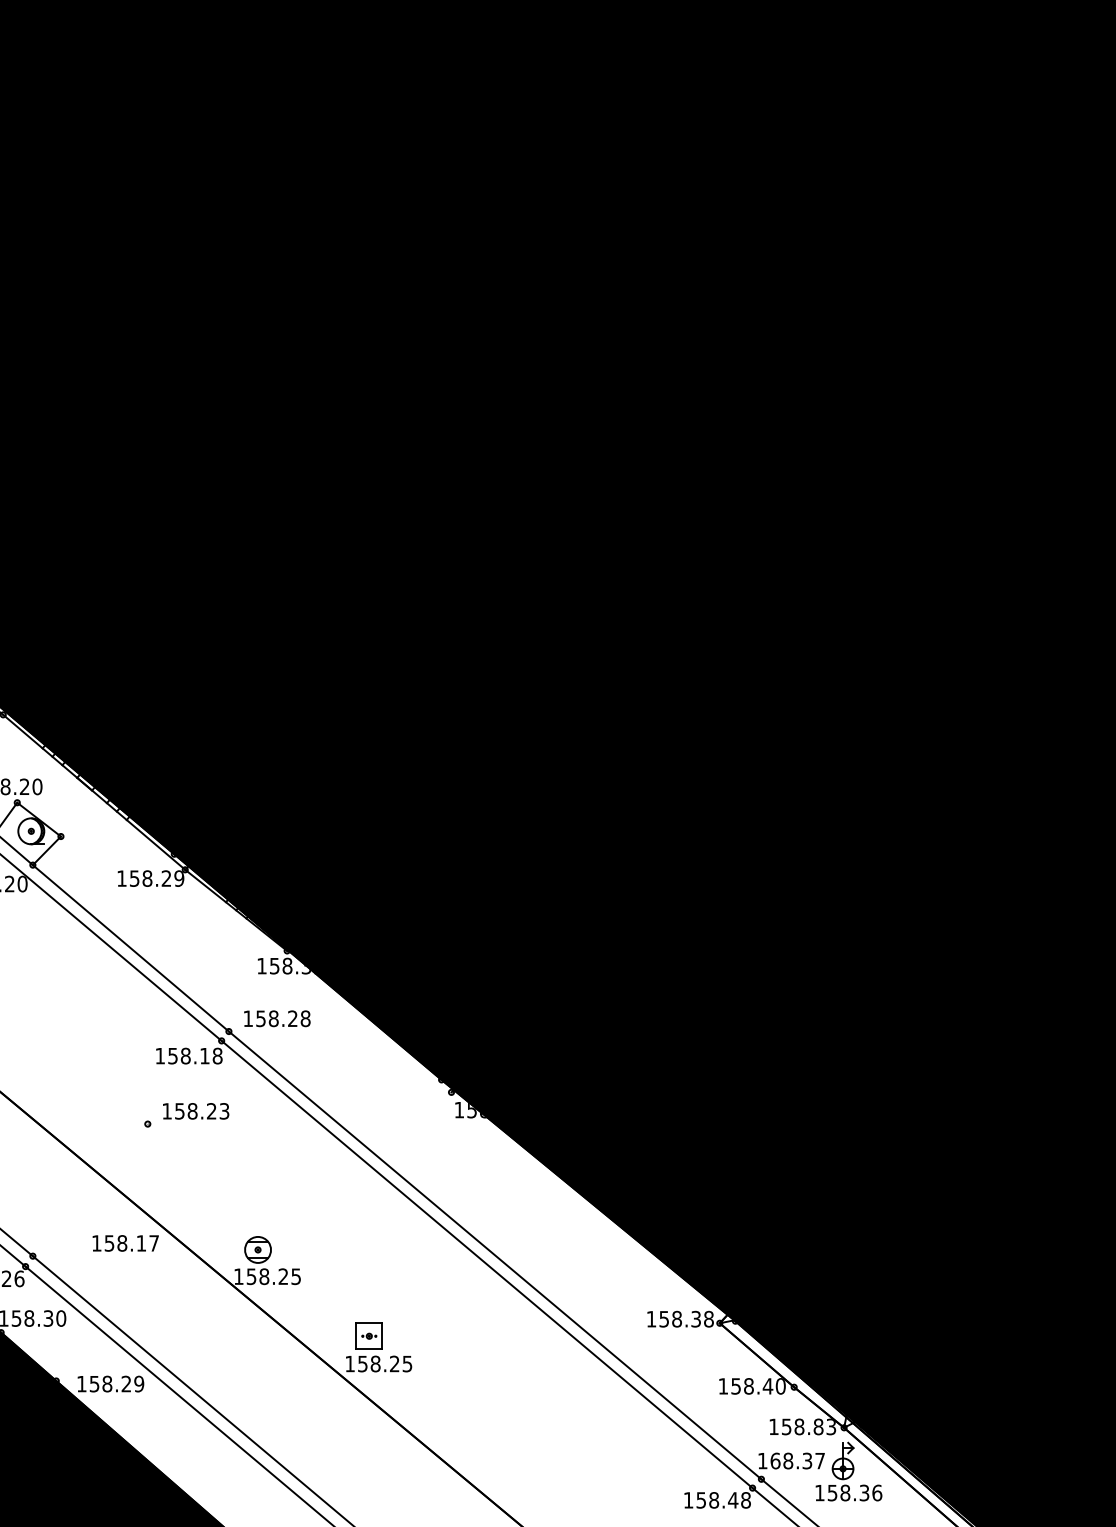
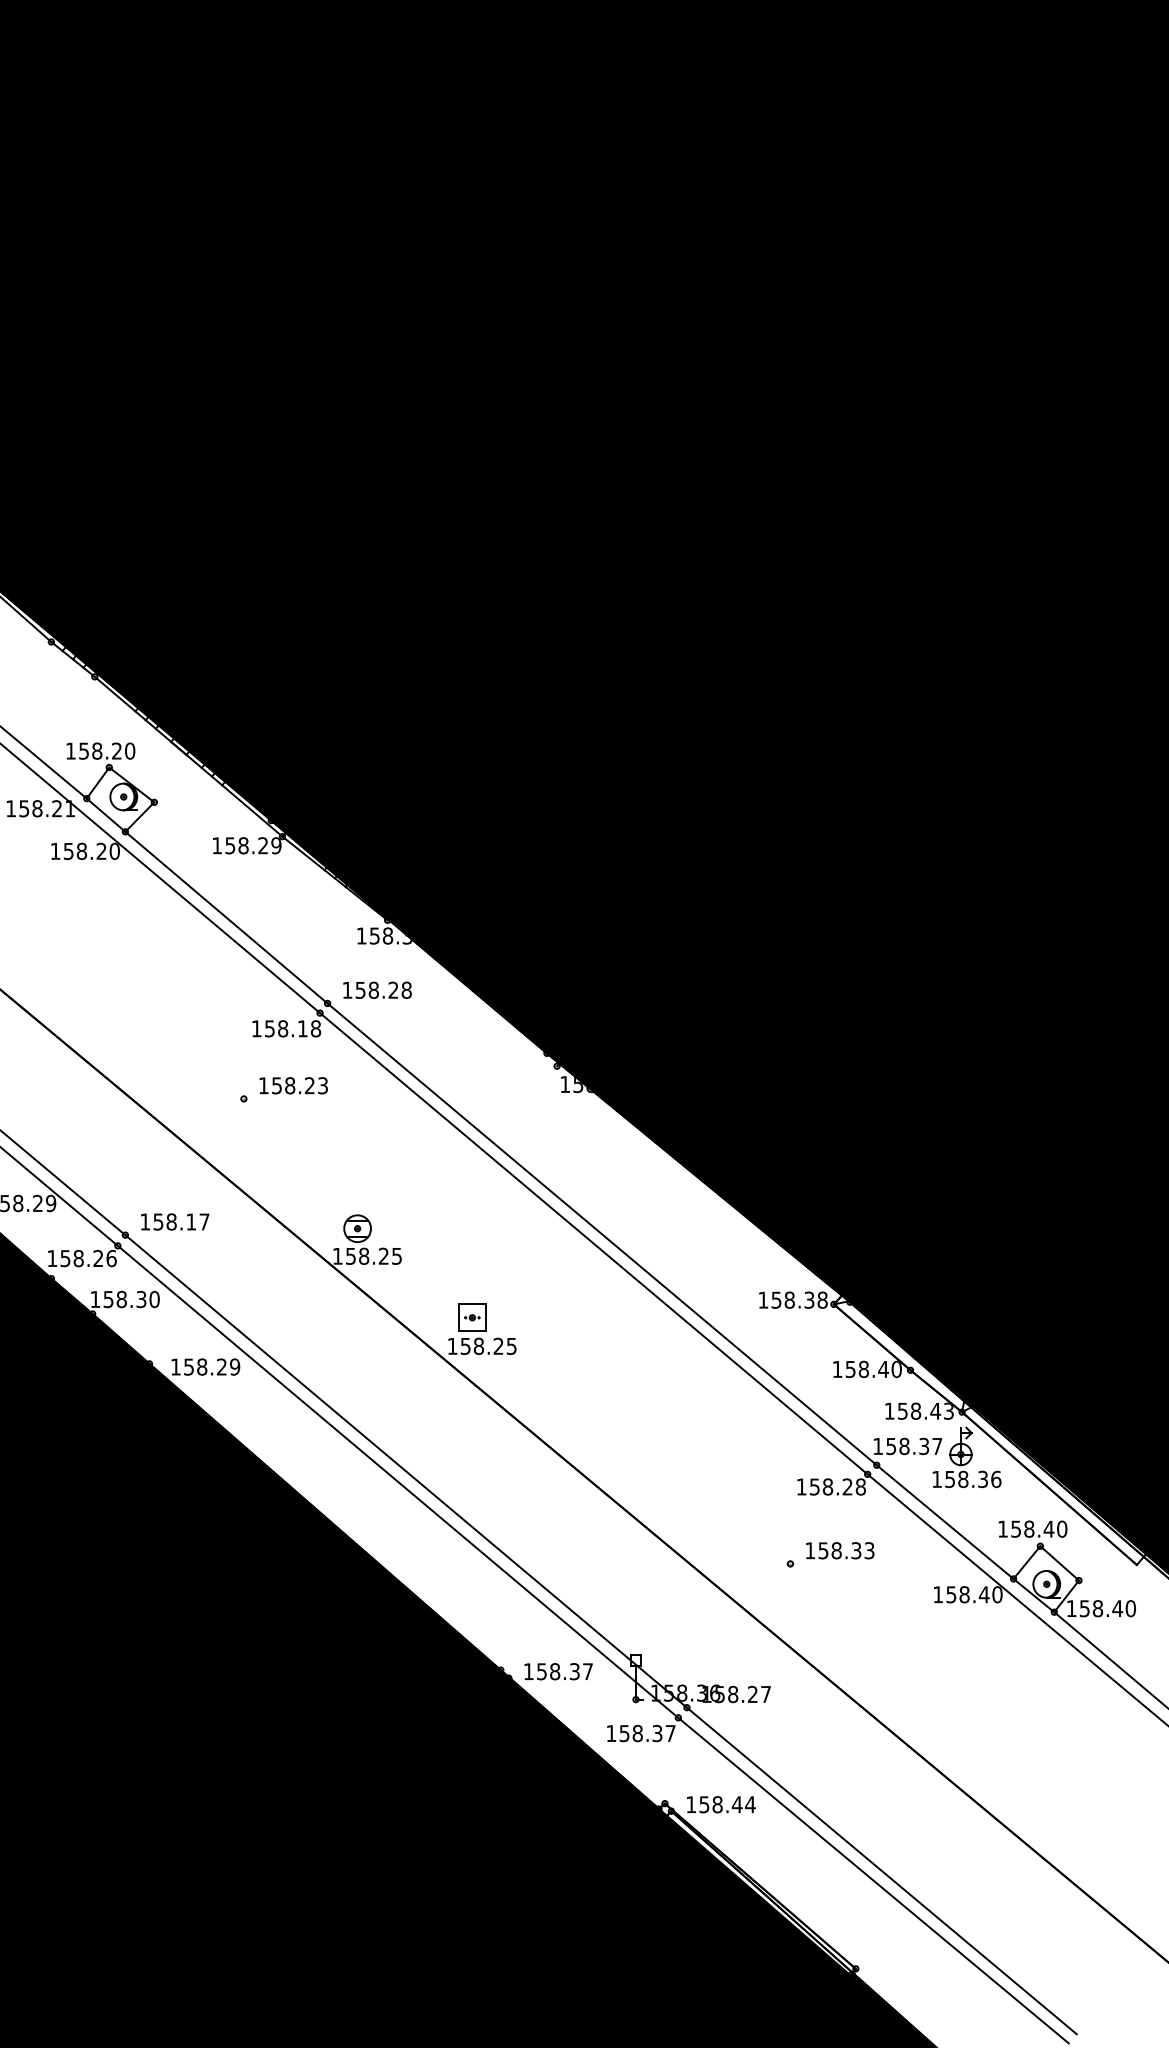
text: (126, 1242) -> (175, 1221), moved
text: (818, 1426) -> (935, 1410), 158.83 -> 158.43
text: (775, 1461) -> (891, 1446), 168.37 -> 158.37
text: (733, 1499) -> (847, 1486), 158.48 -> 158.28

